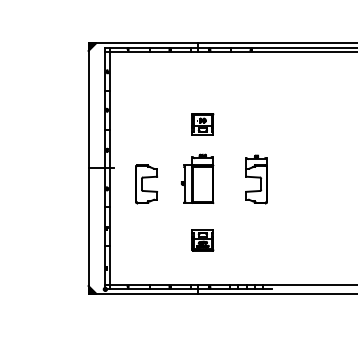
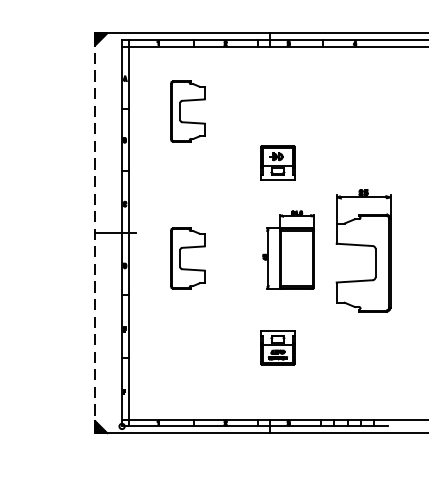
part: (146, 92) -> (187, 111), added
line: (88, 168) -> (95, 233), solid -> dashed
part: (197, 178) -> (288, 249), moved
part: (256, 179) -> (363, 250), size x1.6

